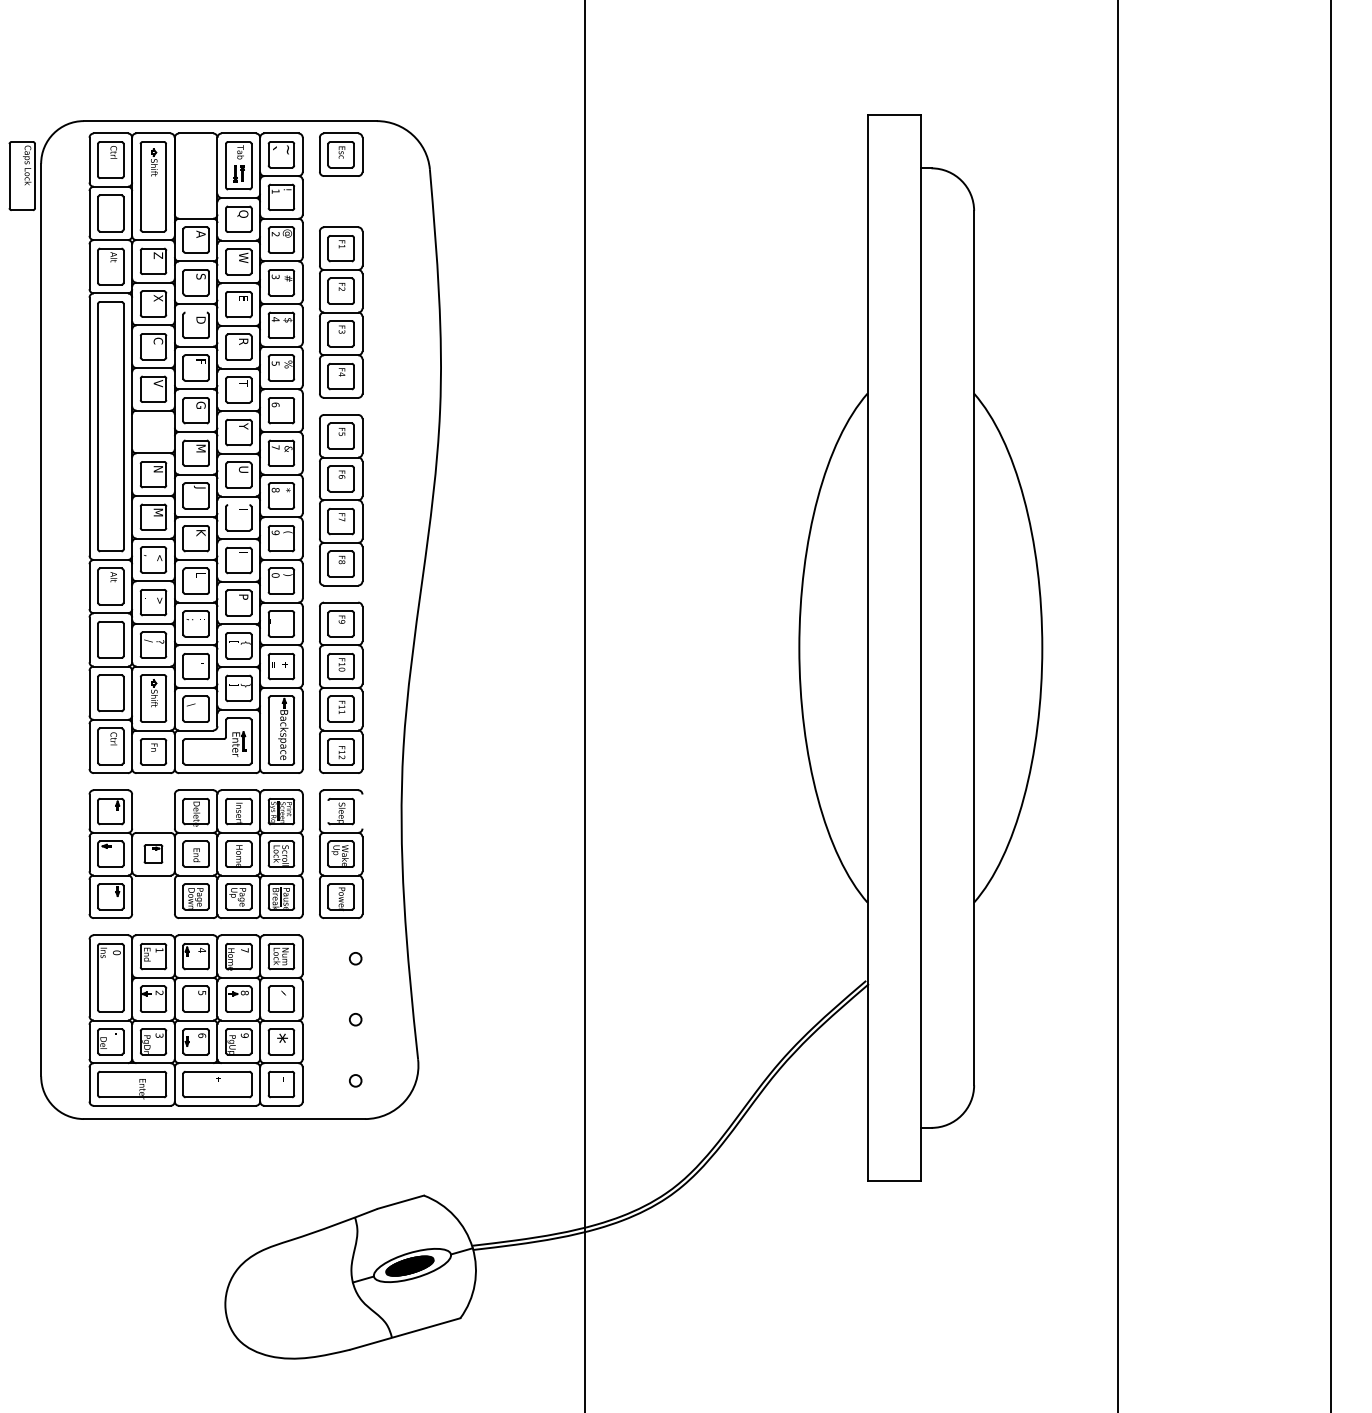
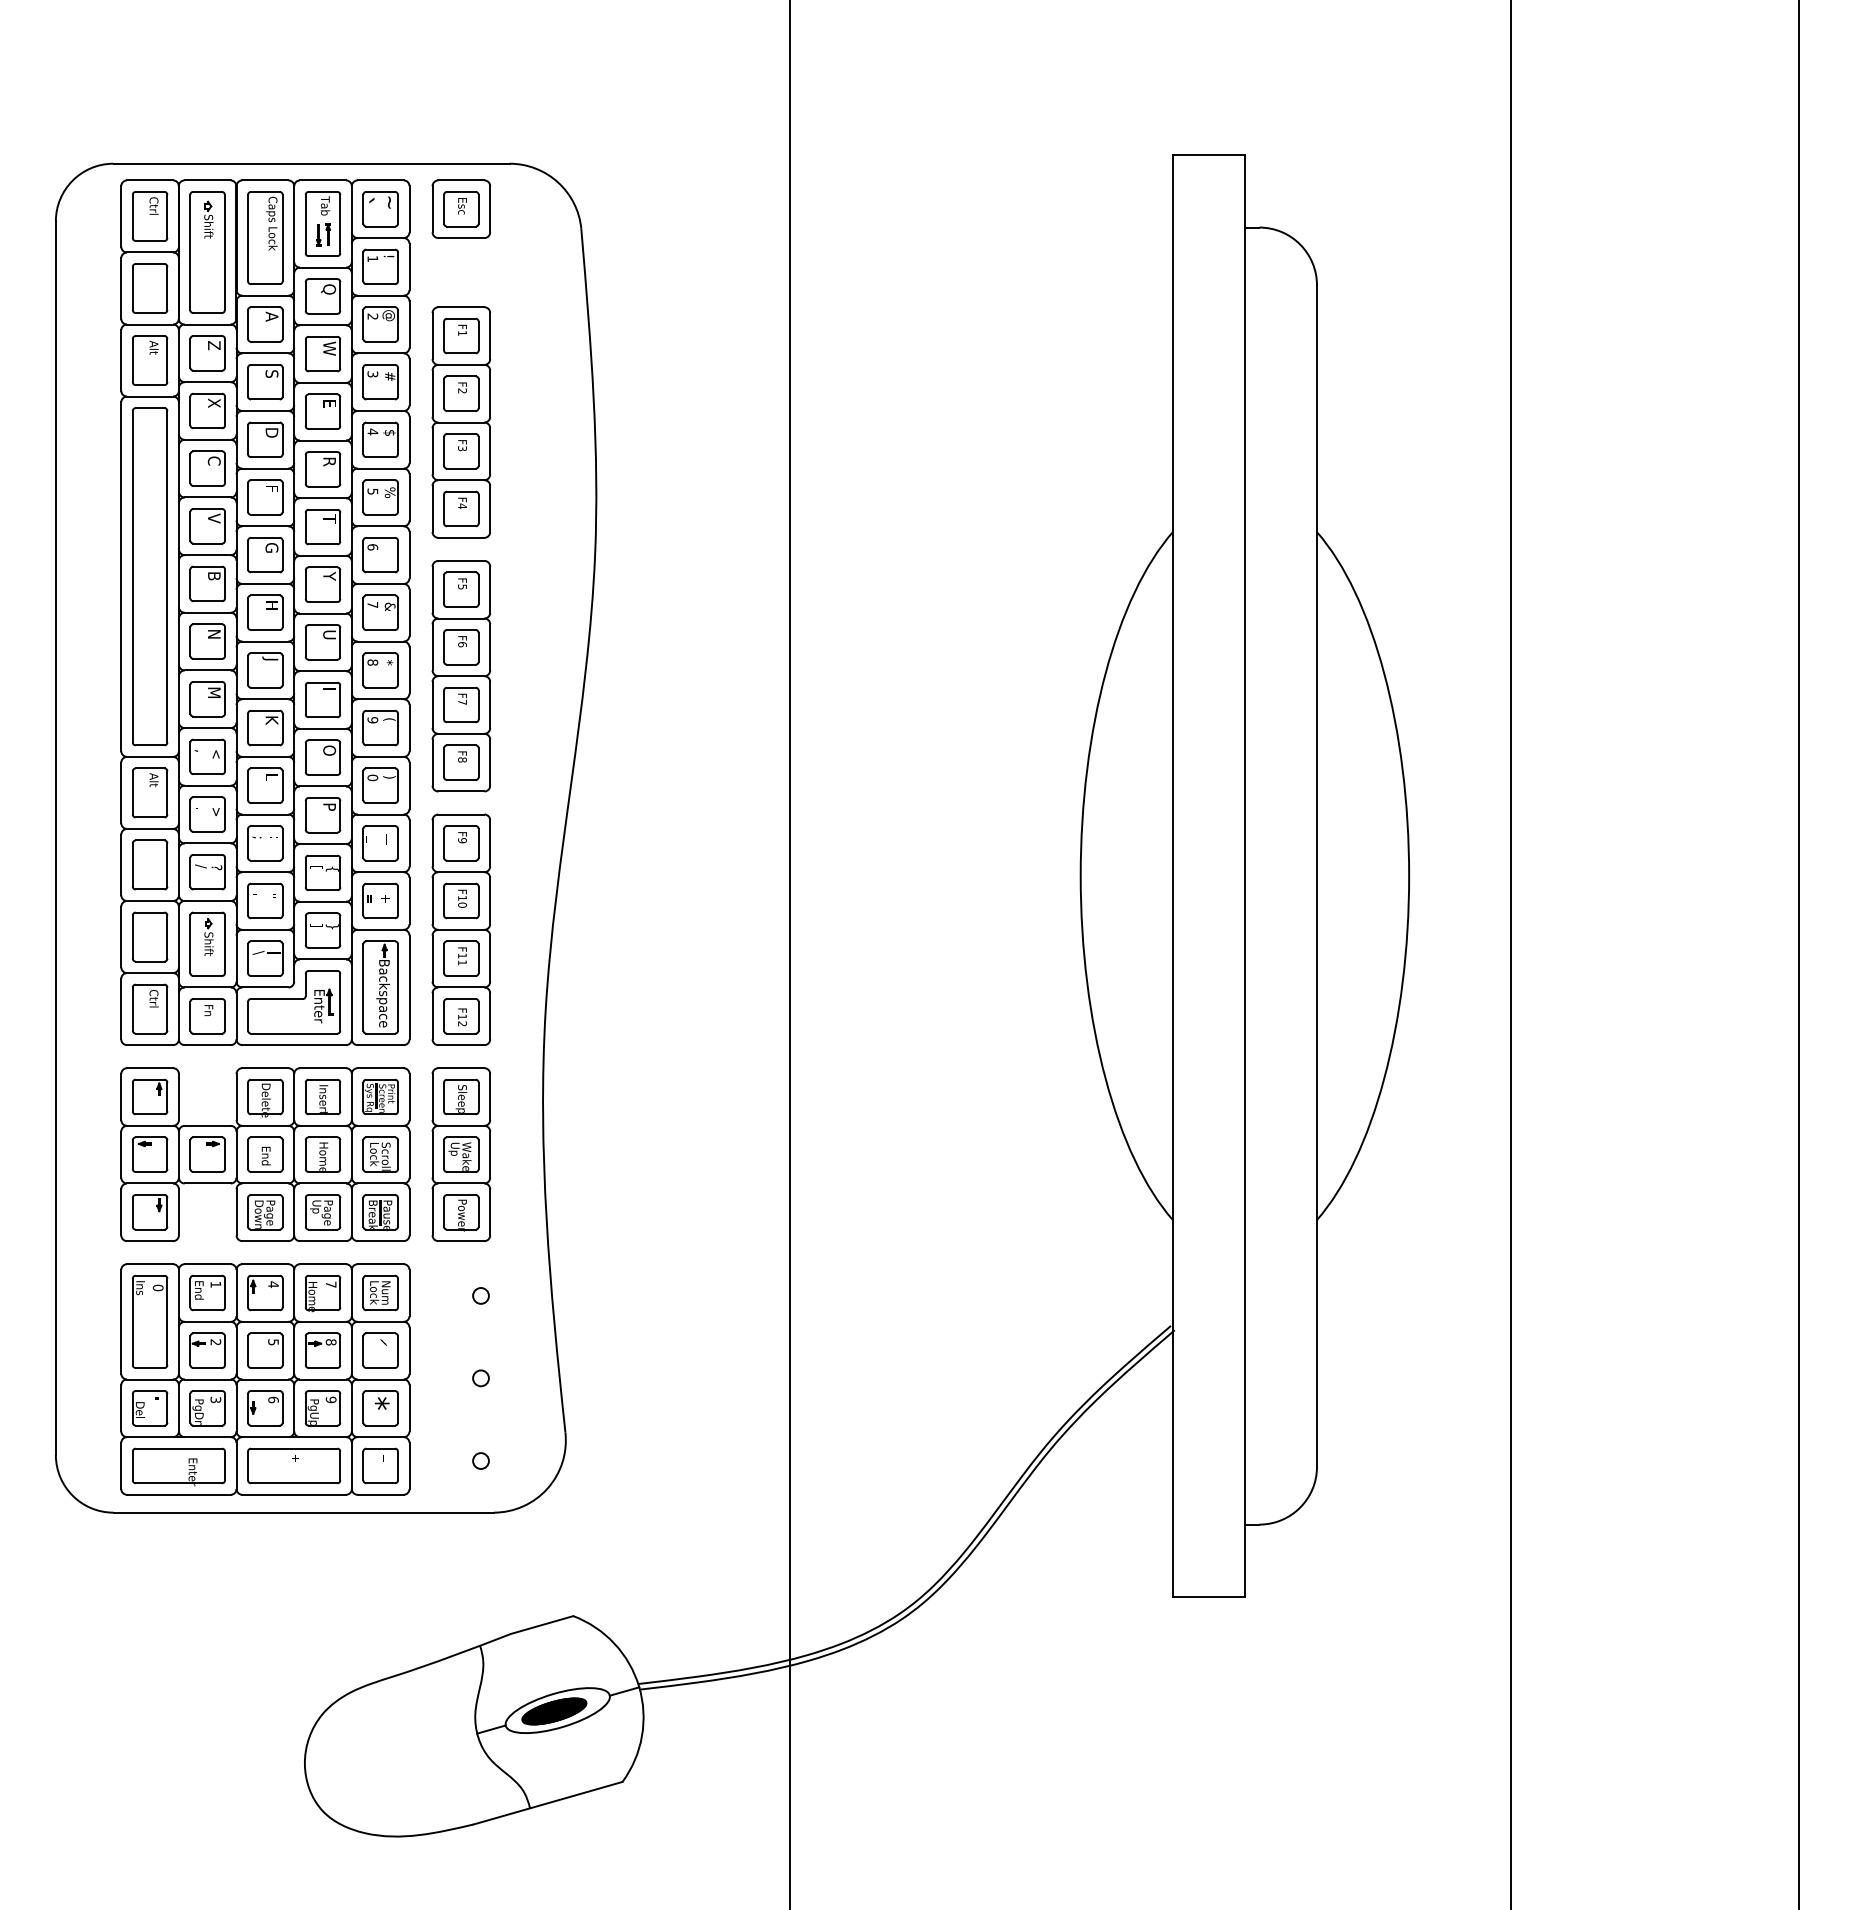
part: (22, 175) -> (265, 237), moved
line: (195, 312) -> (264, 422), added
part: (153, 431) -> (207, 583), added
text: (200, 448) -> (271, 606), M -> H
line: (238, 504) -> (322, 682), added
text: (243, 555) -> (329, 750), I -> O
line: (328, 811) -> (444, 1096), added
line: (362, 811) -> (490, 1096), added
part: (153, 854) -> (207, 1154), size x1.43

